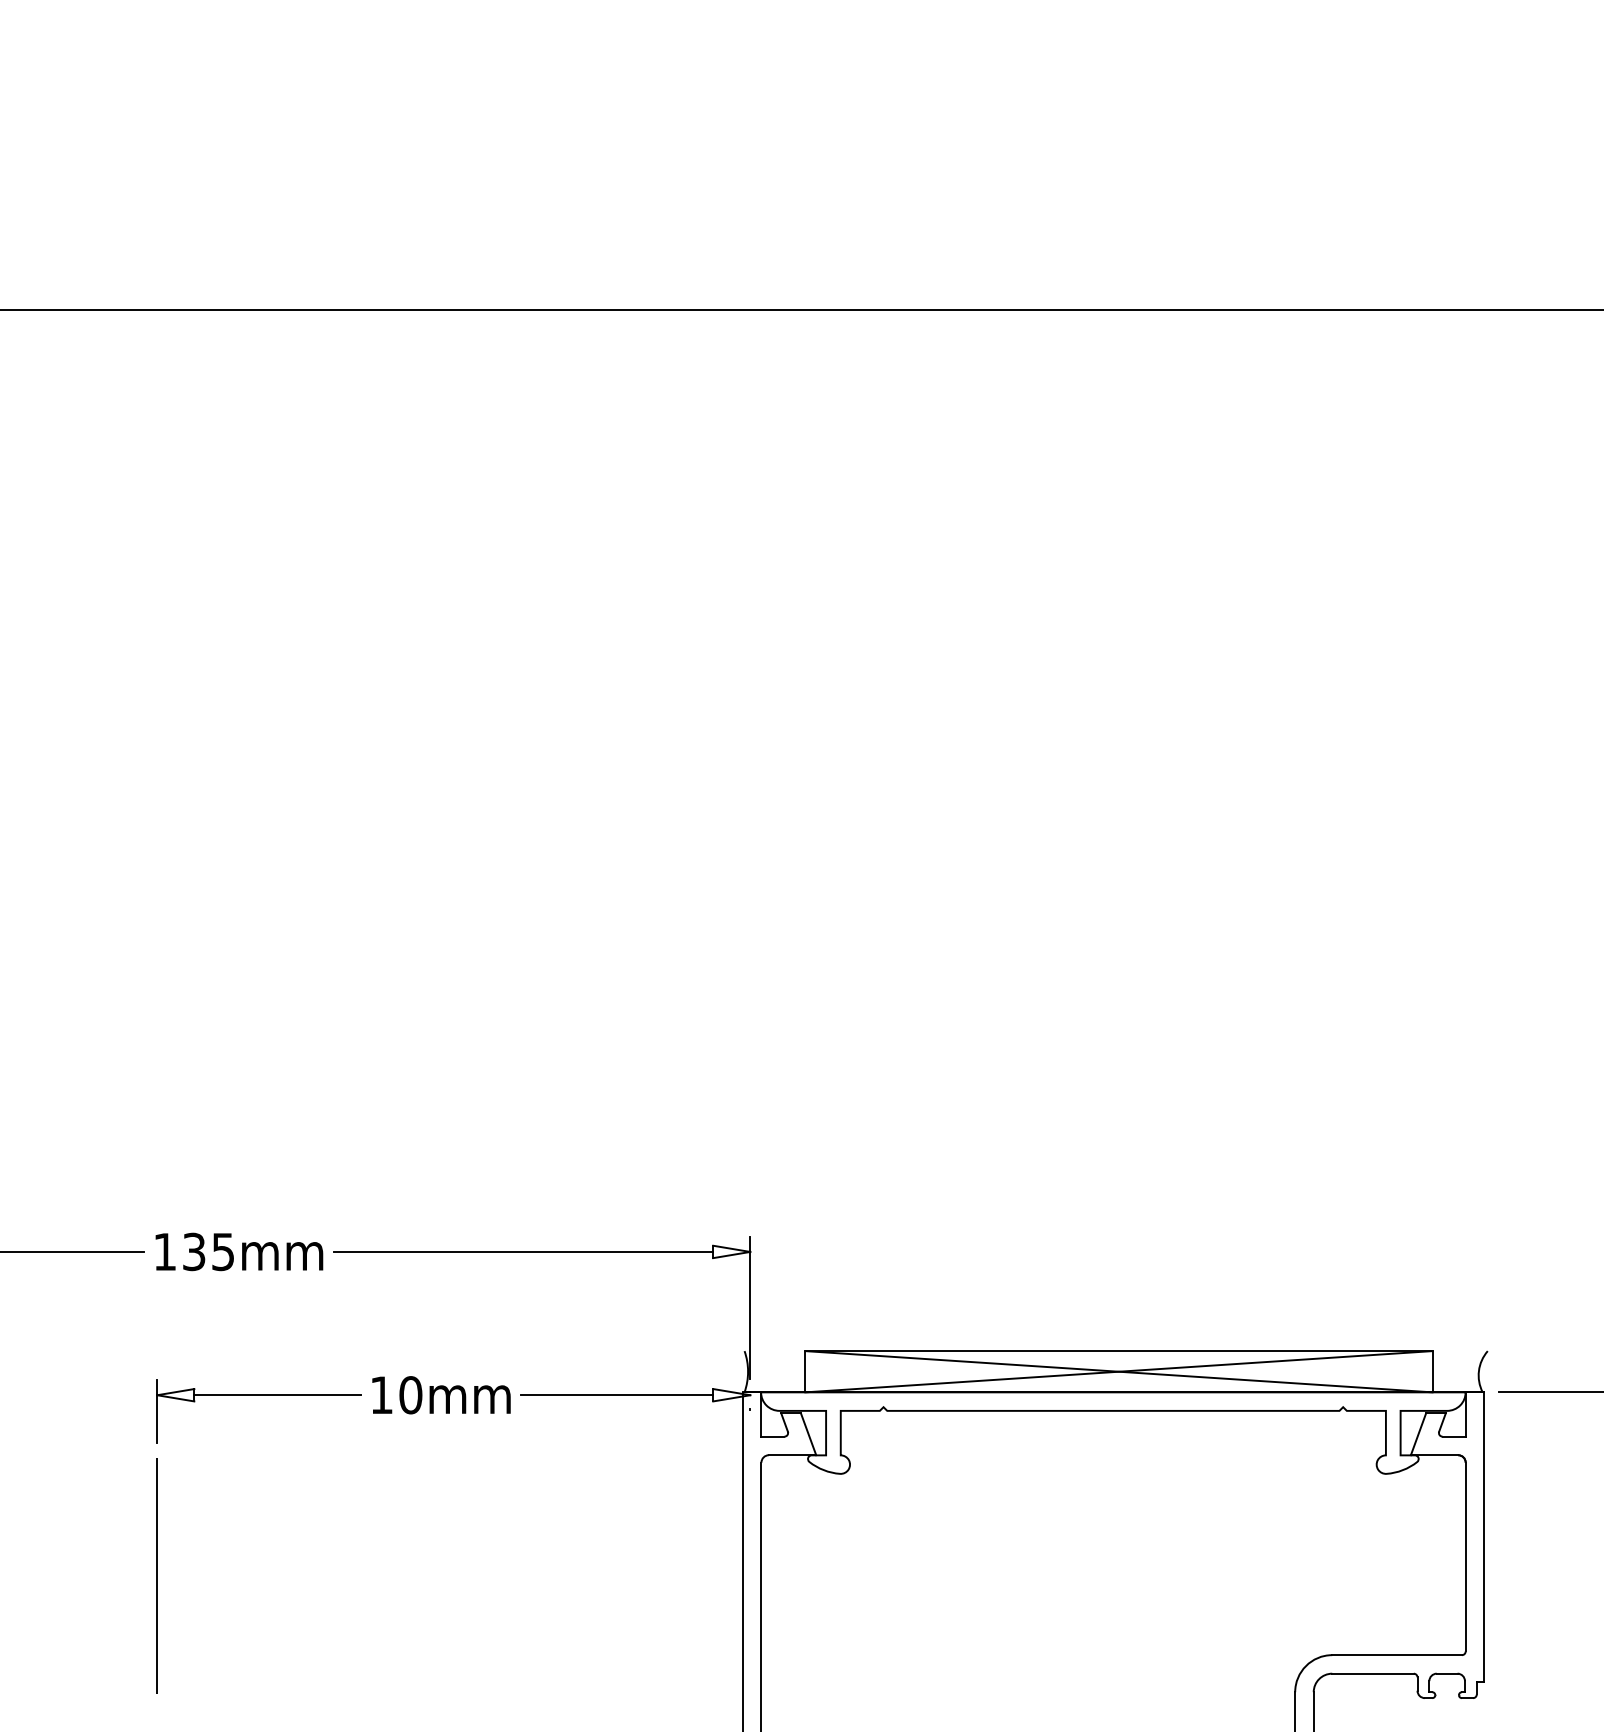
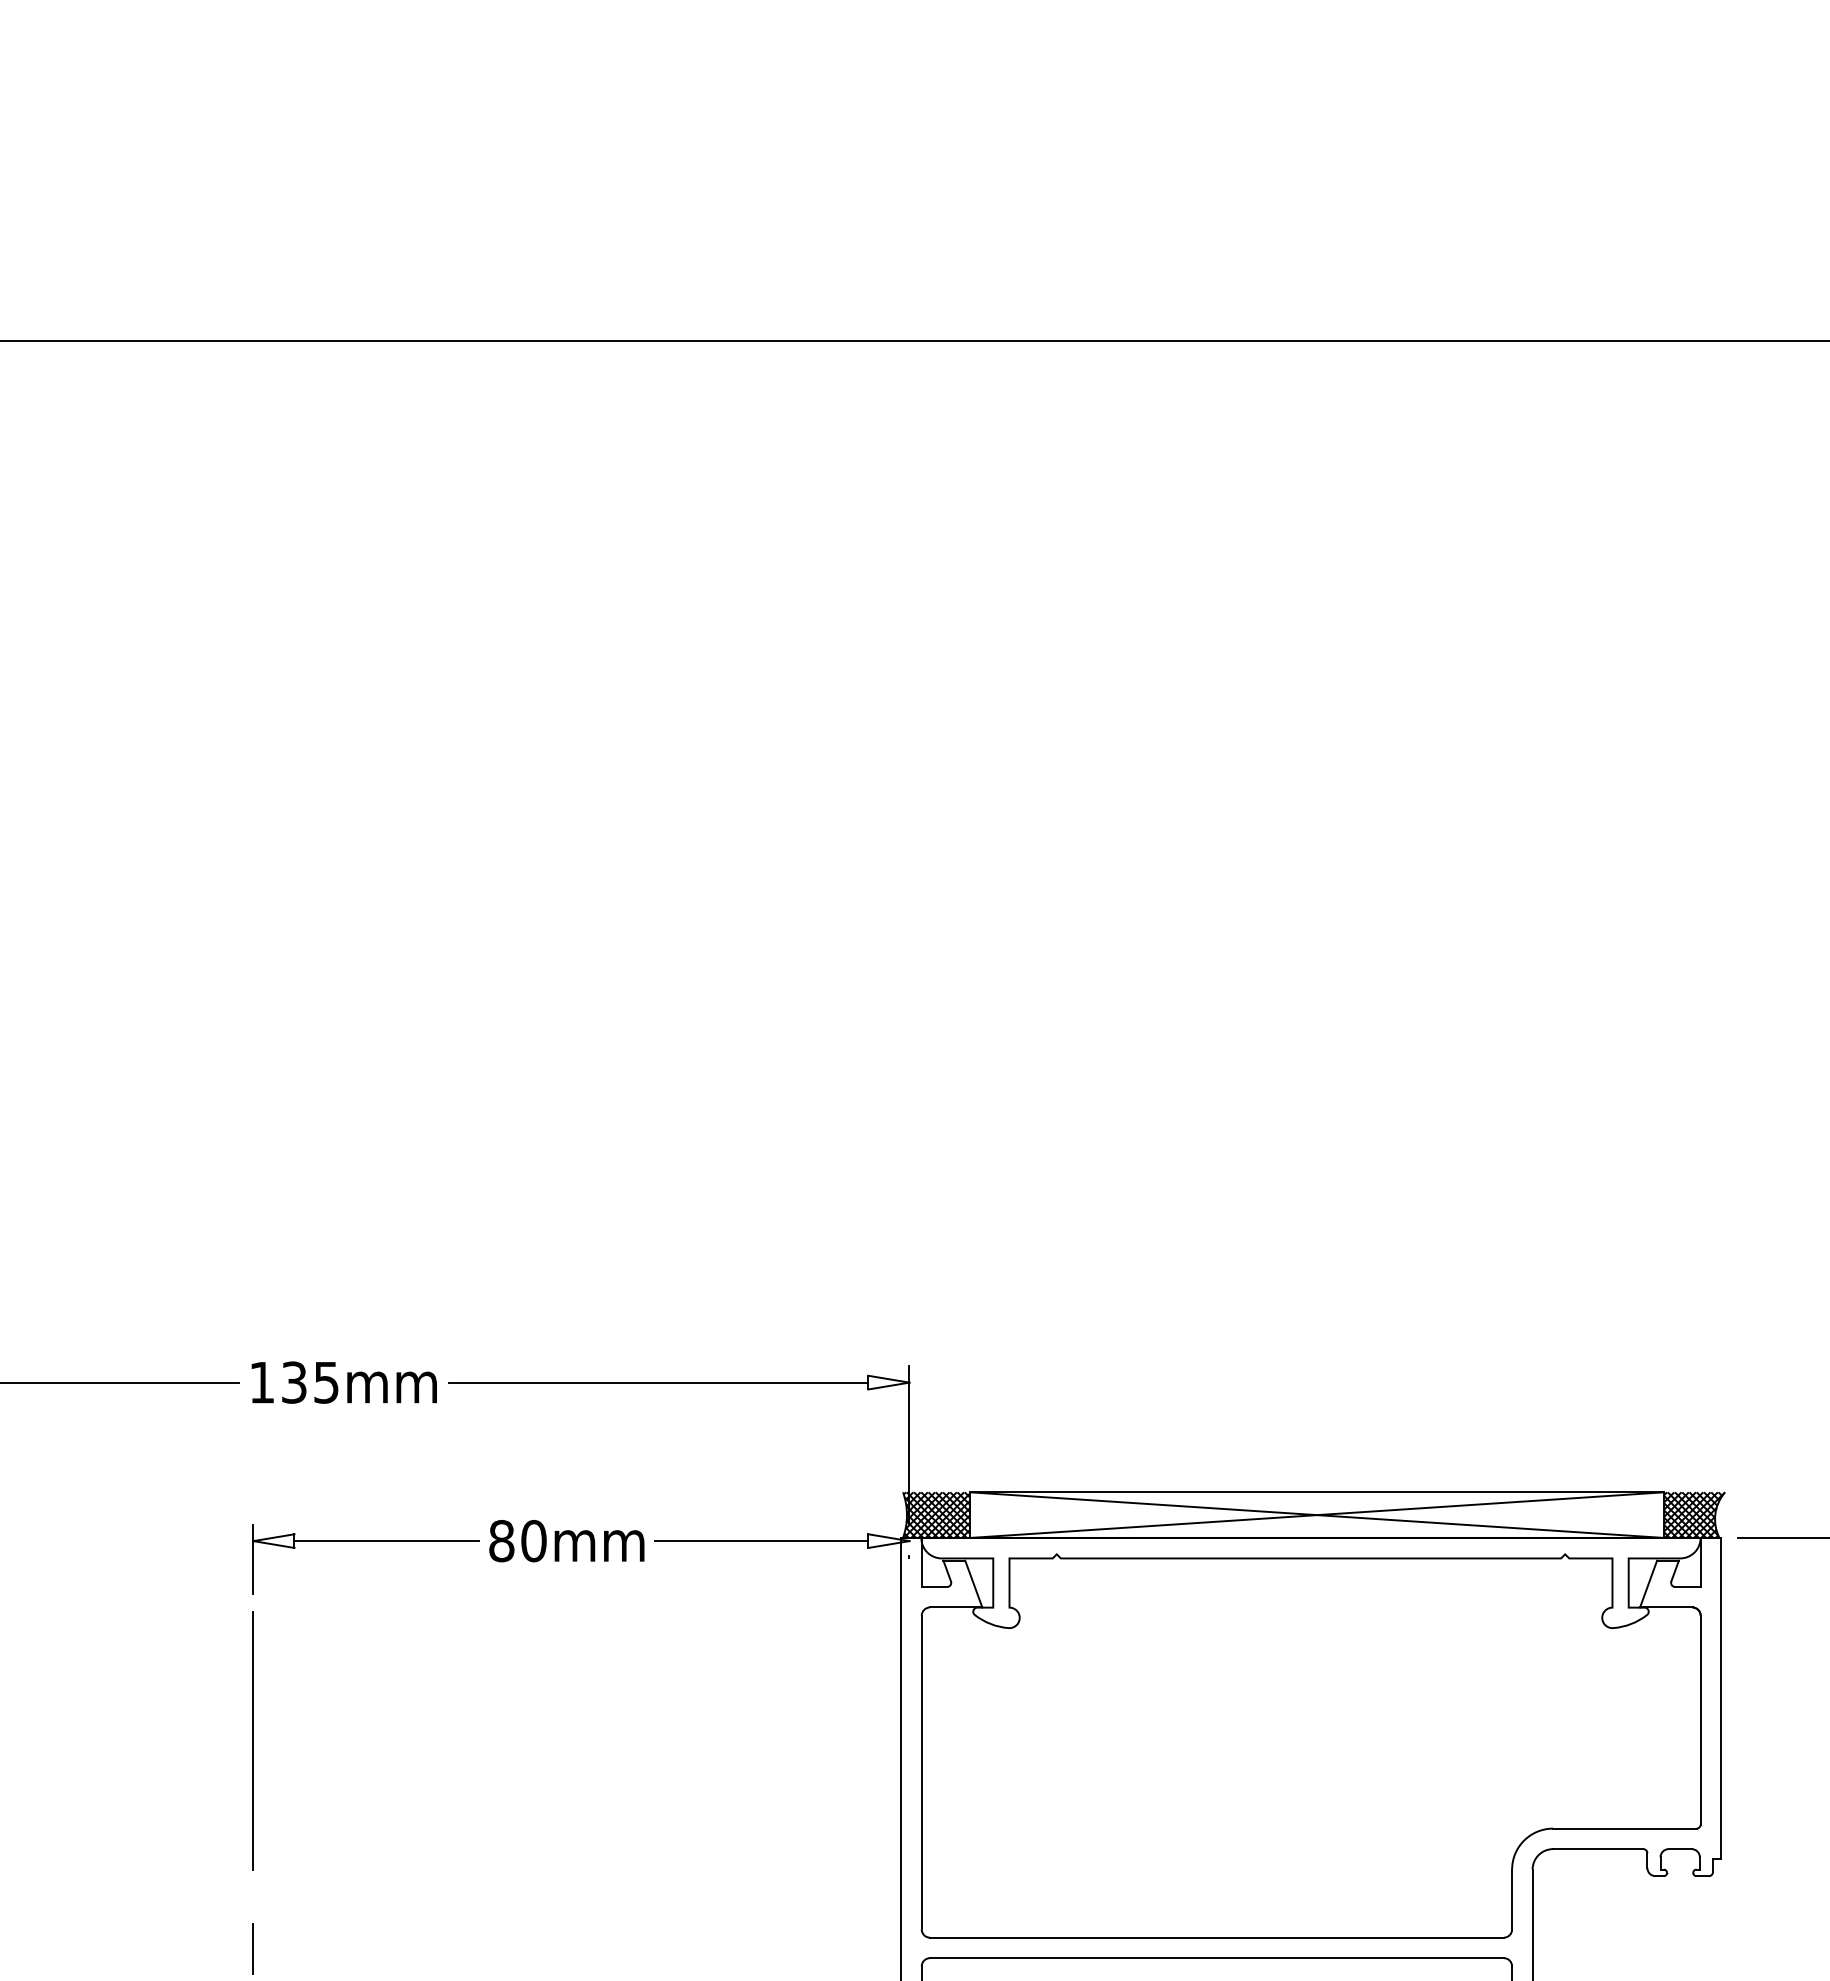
hatch: (774, 1371) -> (936, 1514), added
hatch: (1460, 1371) -> (1694, 1514), added
text: (381, 1395) -> (501, 1541), 10mm -> 80mm

